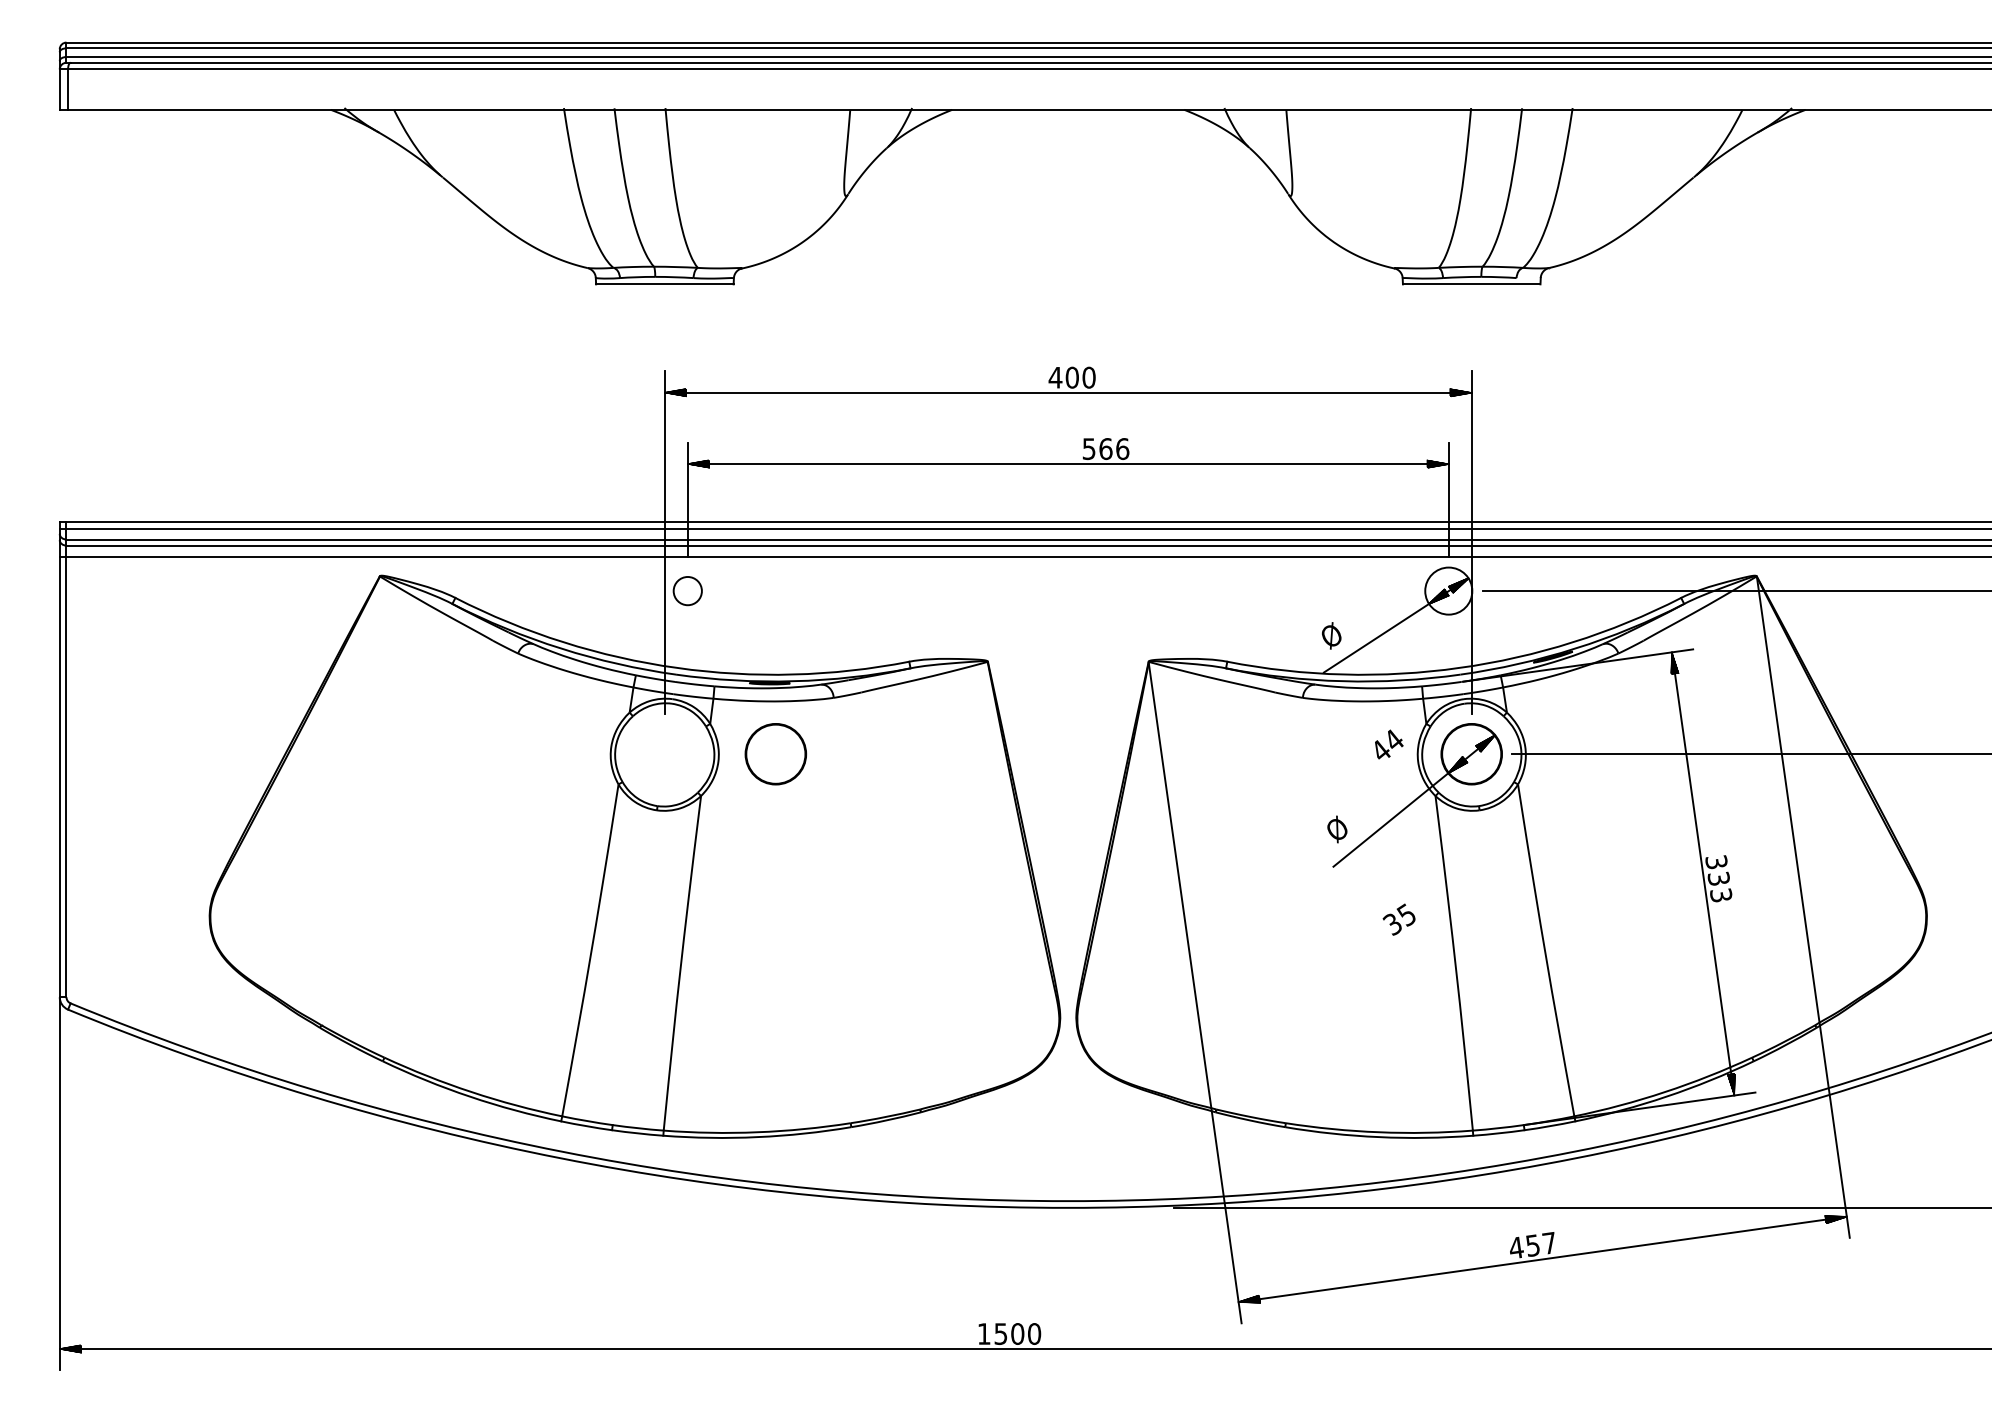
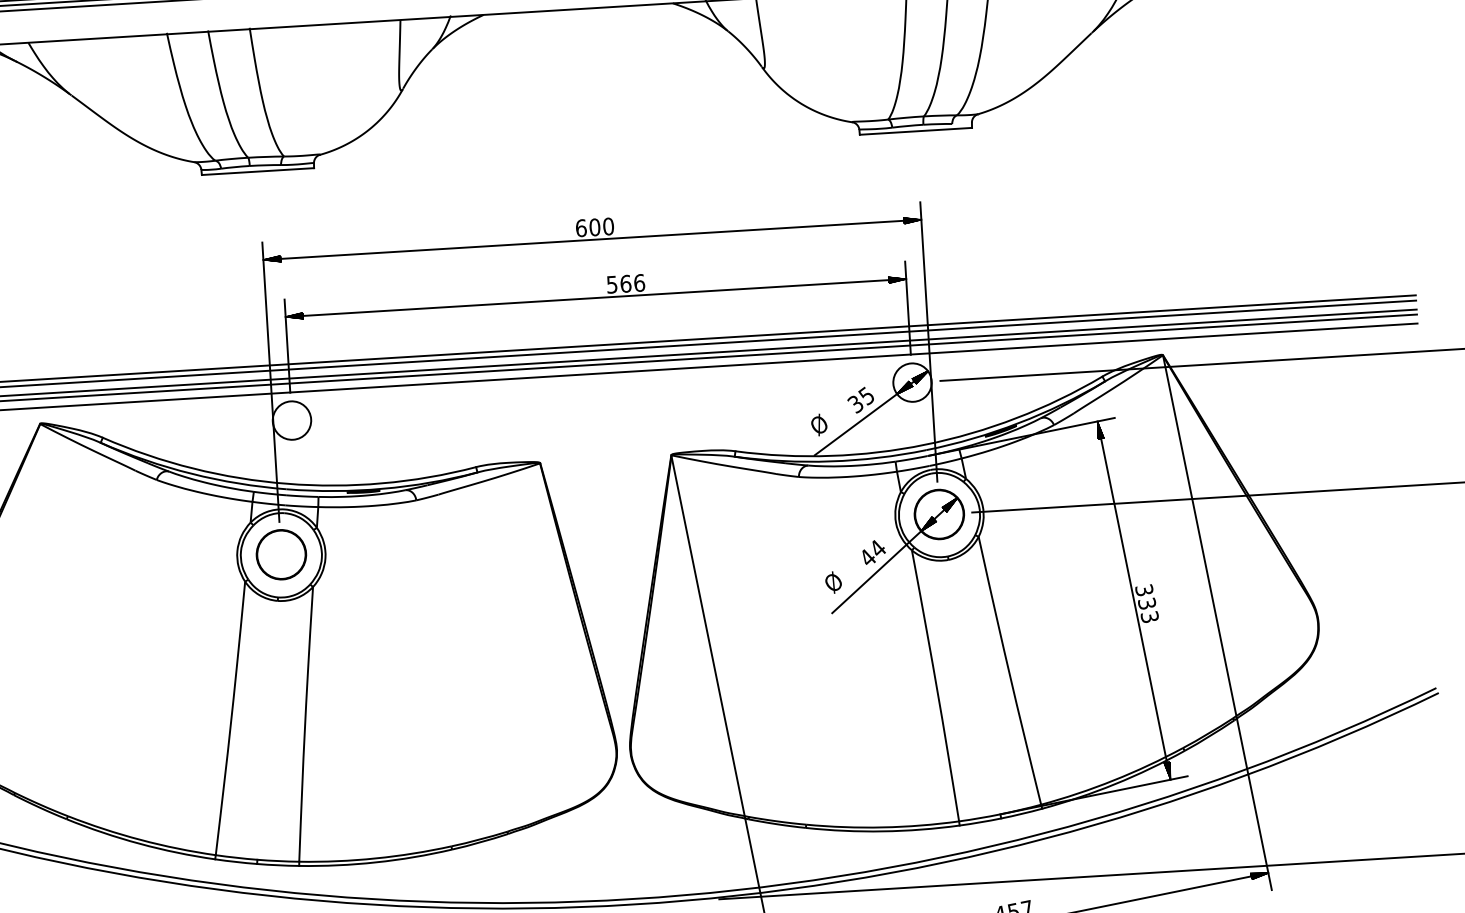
text: (1055, 377) -> (581, 228), 400 -> 600
circle: (687, 590) -> (291, 420), size x1.67
text: (1389, 744) -> (874, 552), moved
part: (775, 754) -> (281, 554), moved
text: (1398, 919) -> (860, 400), moved

